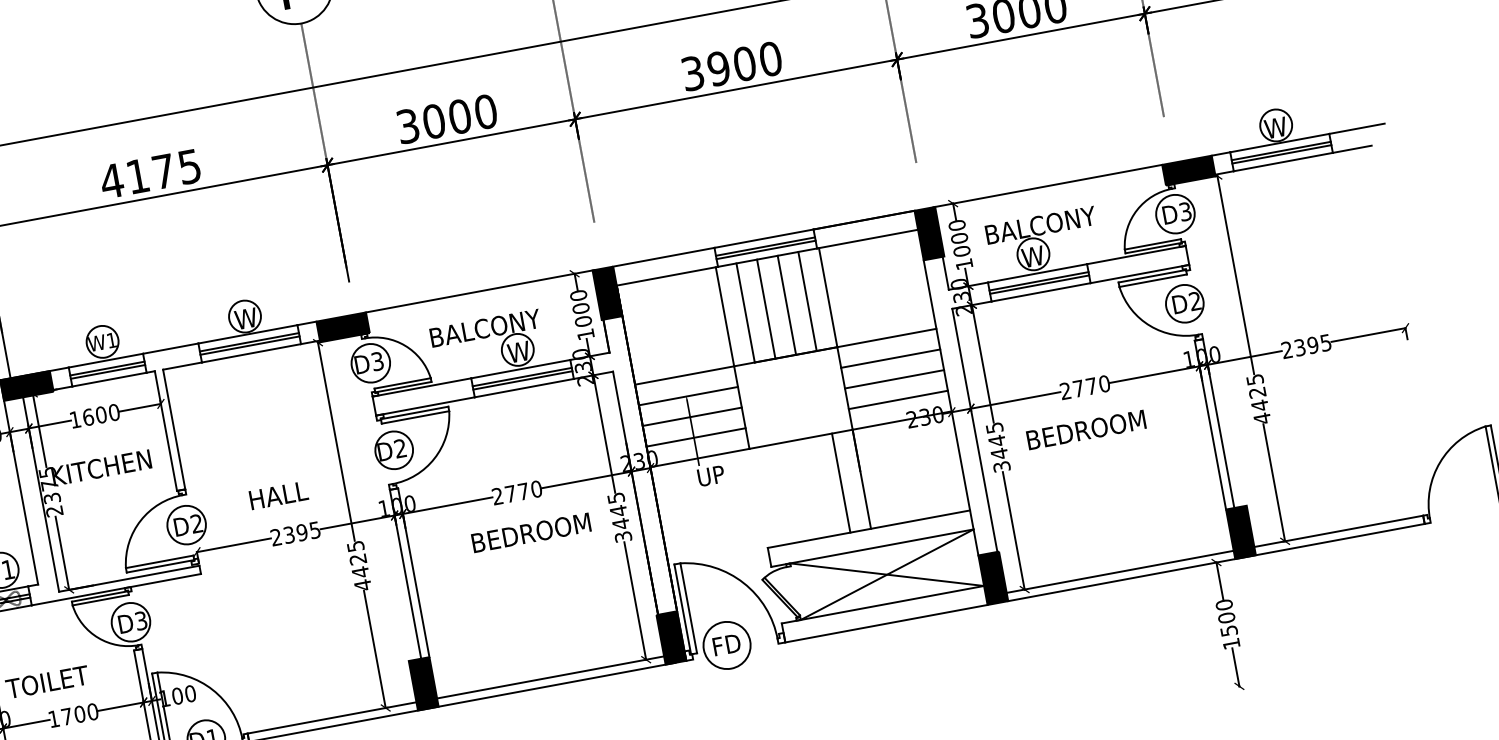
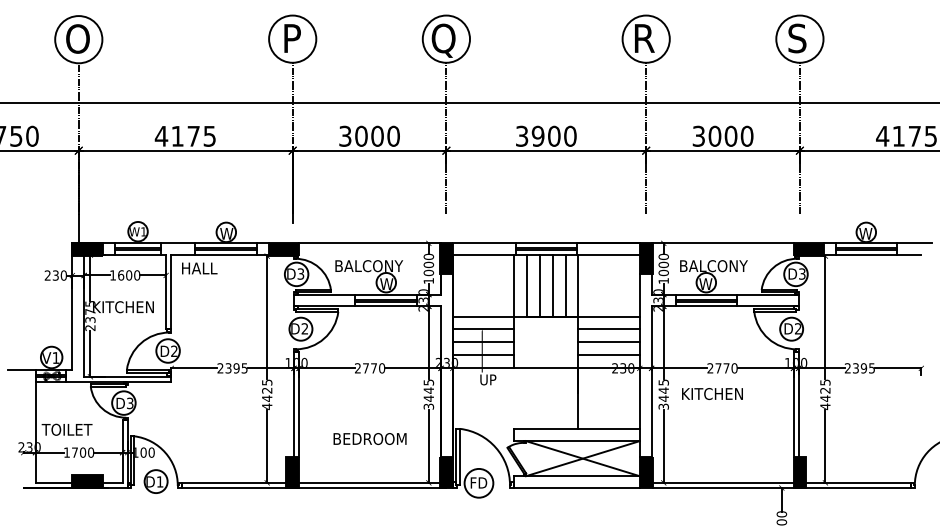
text: (1086, 430) -> (718, 394), BEDROOM -> KITCHEN
line: (841, 482) -> (565, 398), removed
text: (278, 495) -> (199, 268), moved
text: (530, 532) -> (369, 438), moved

